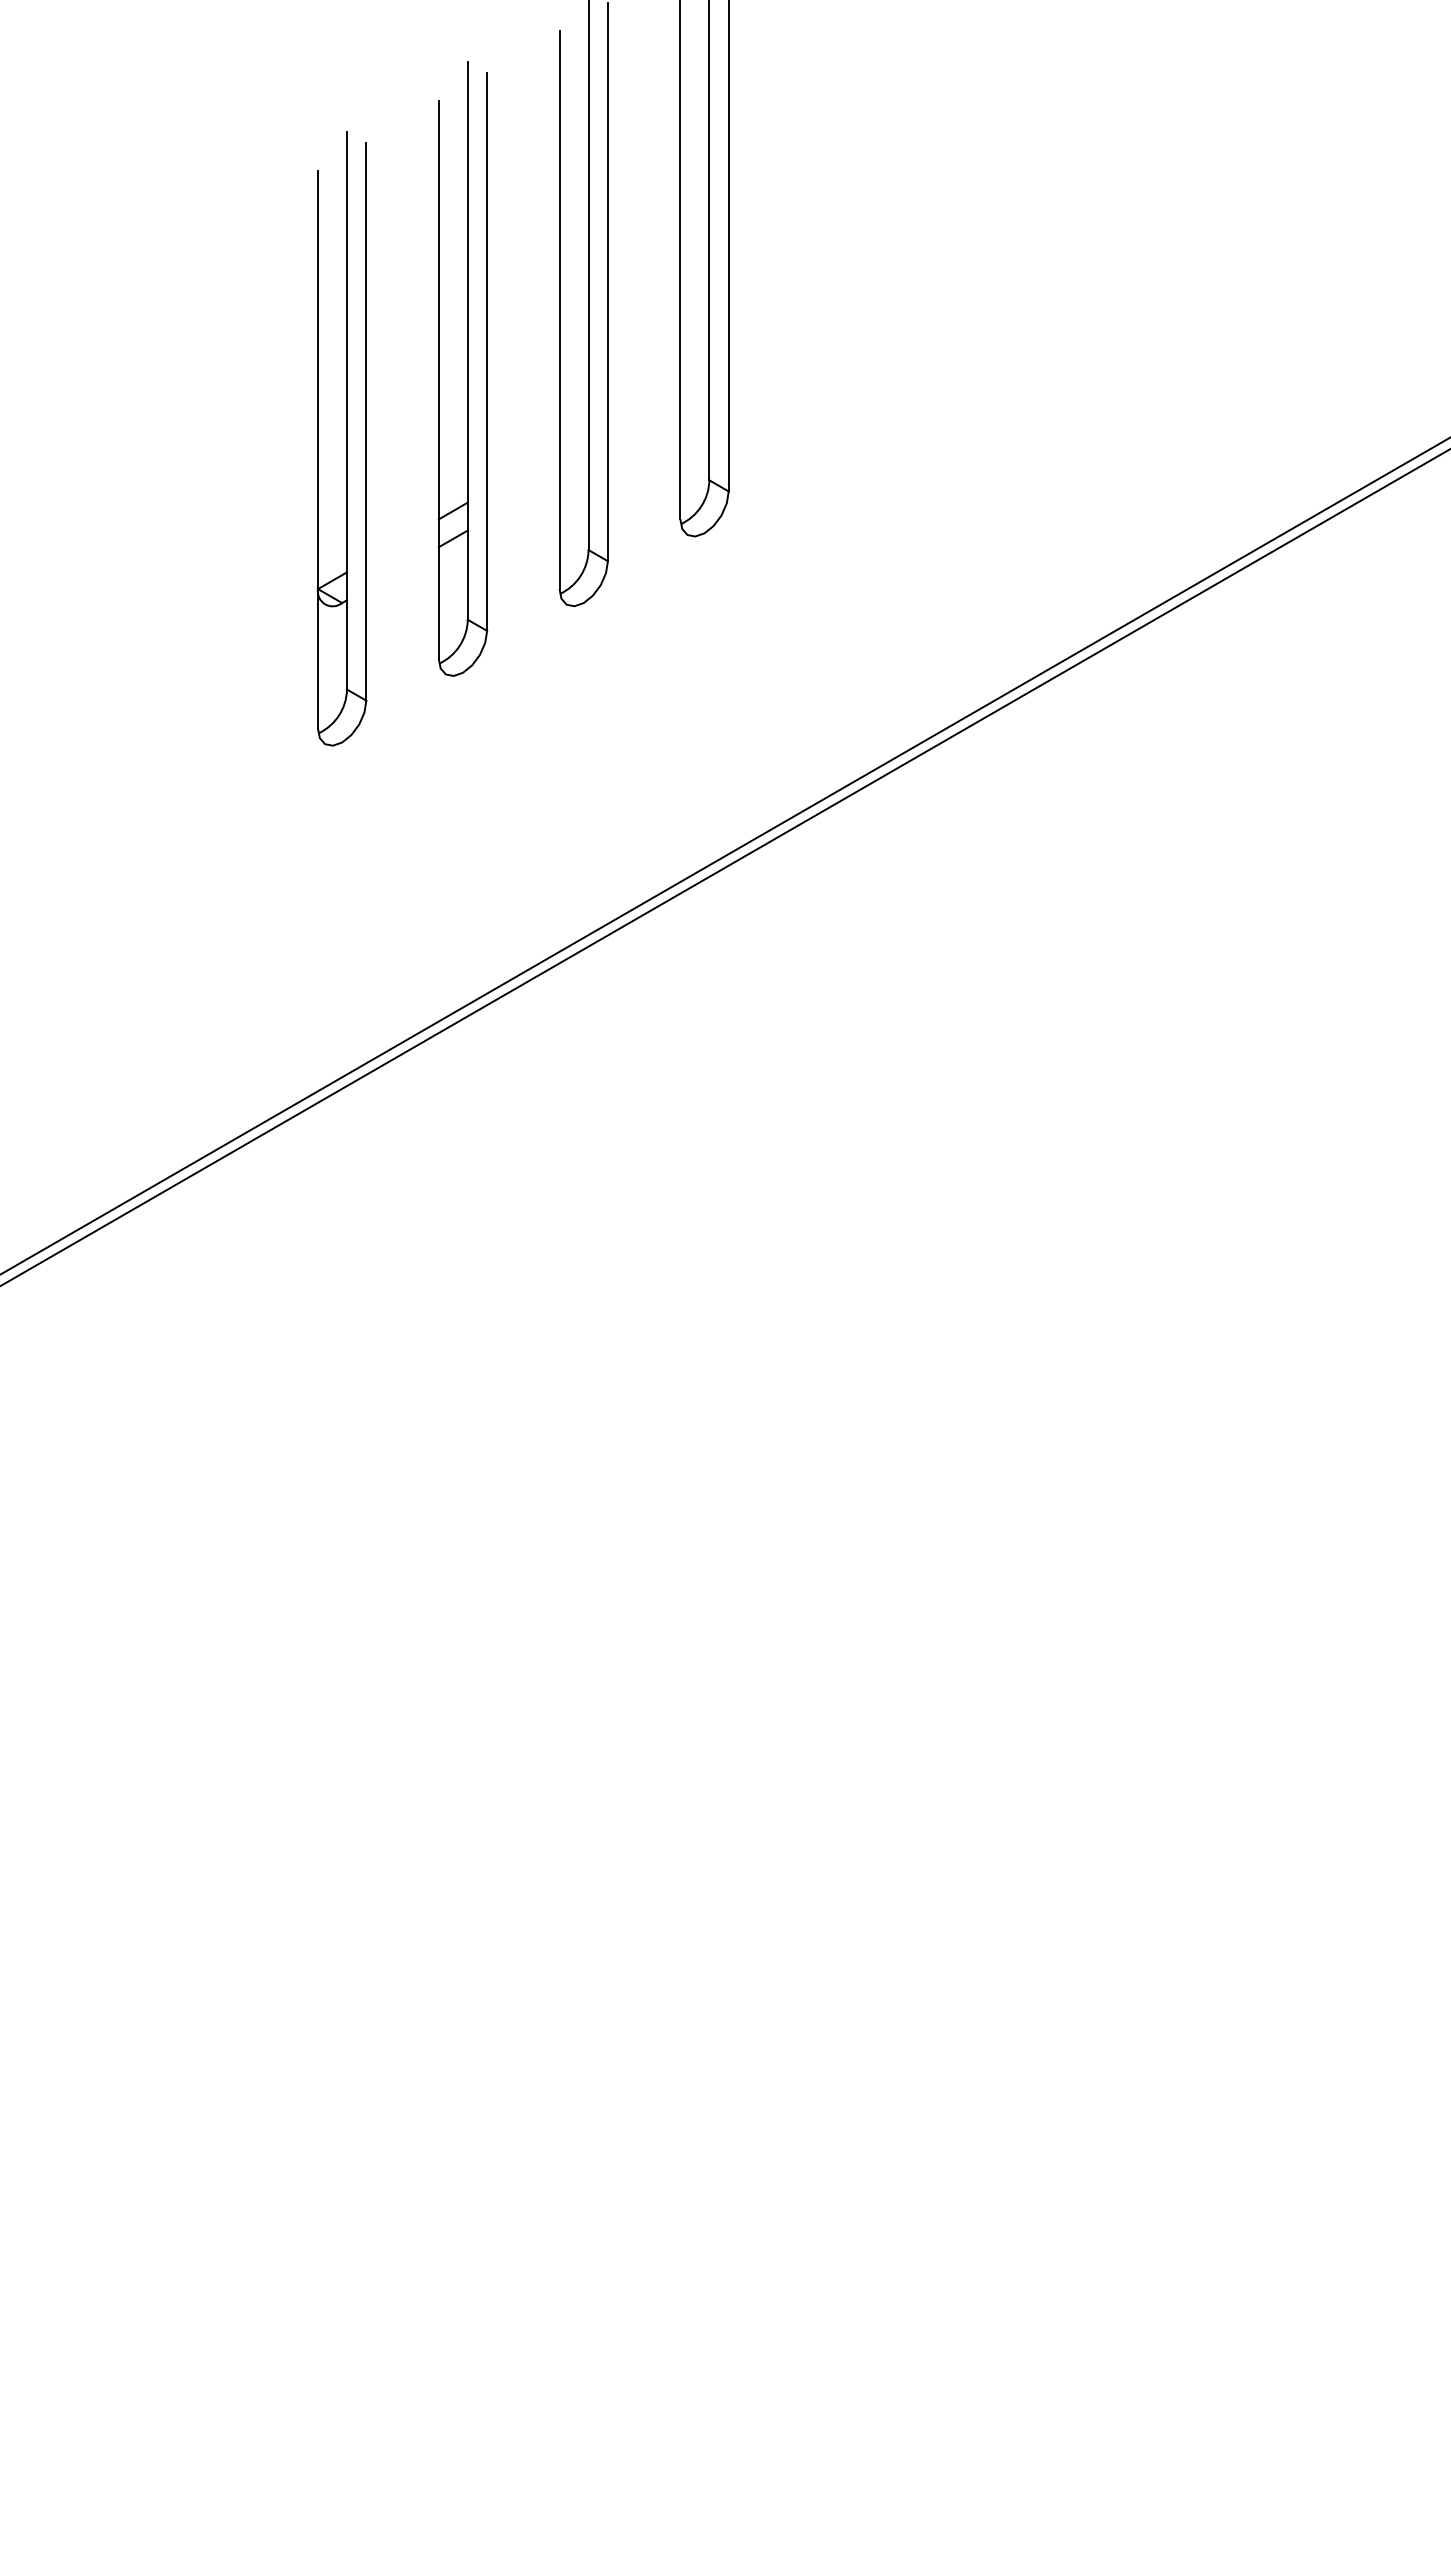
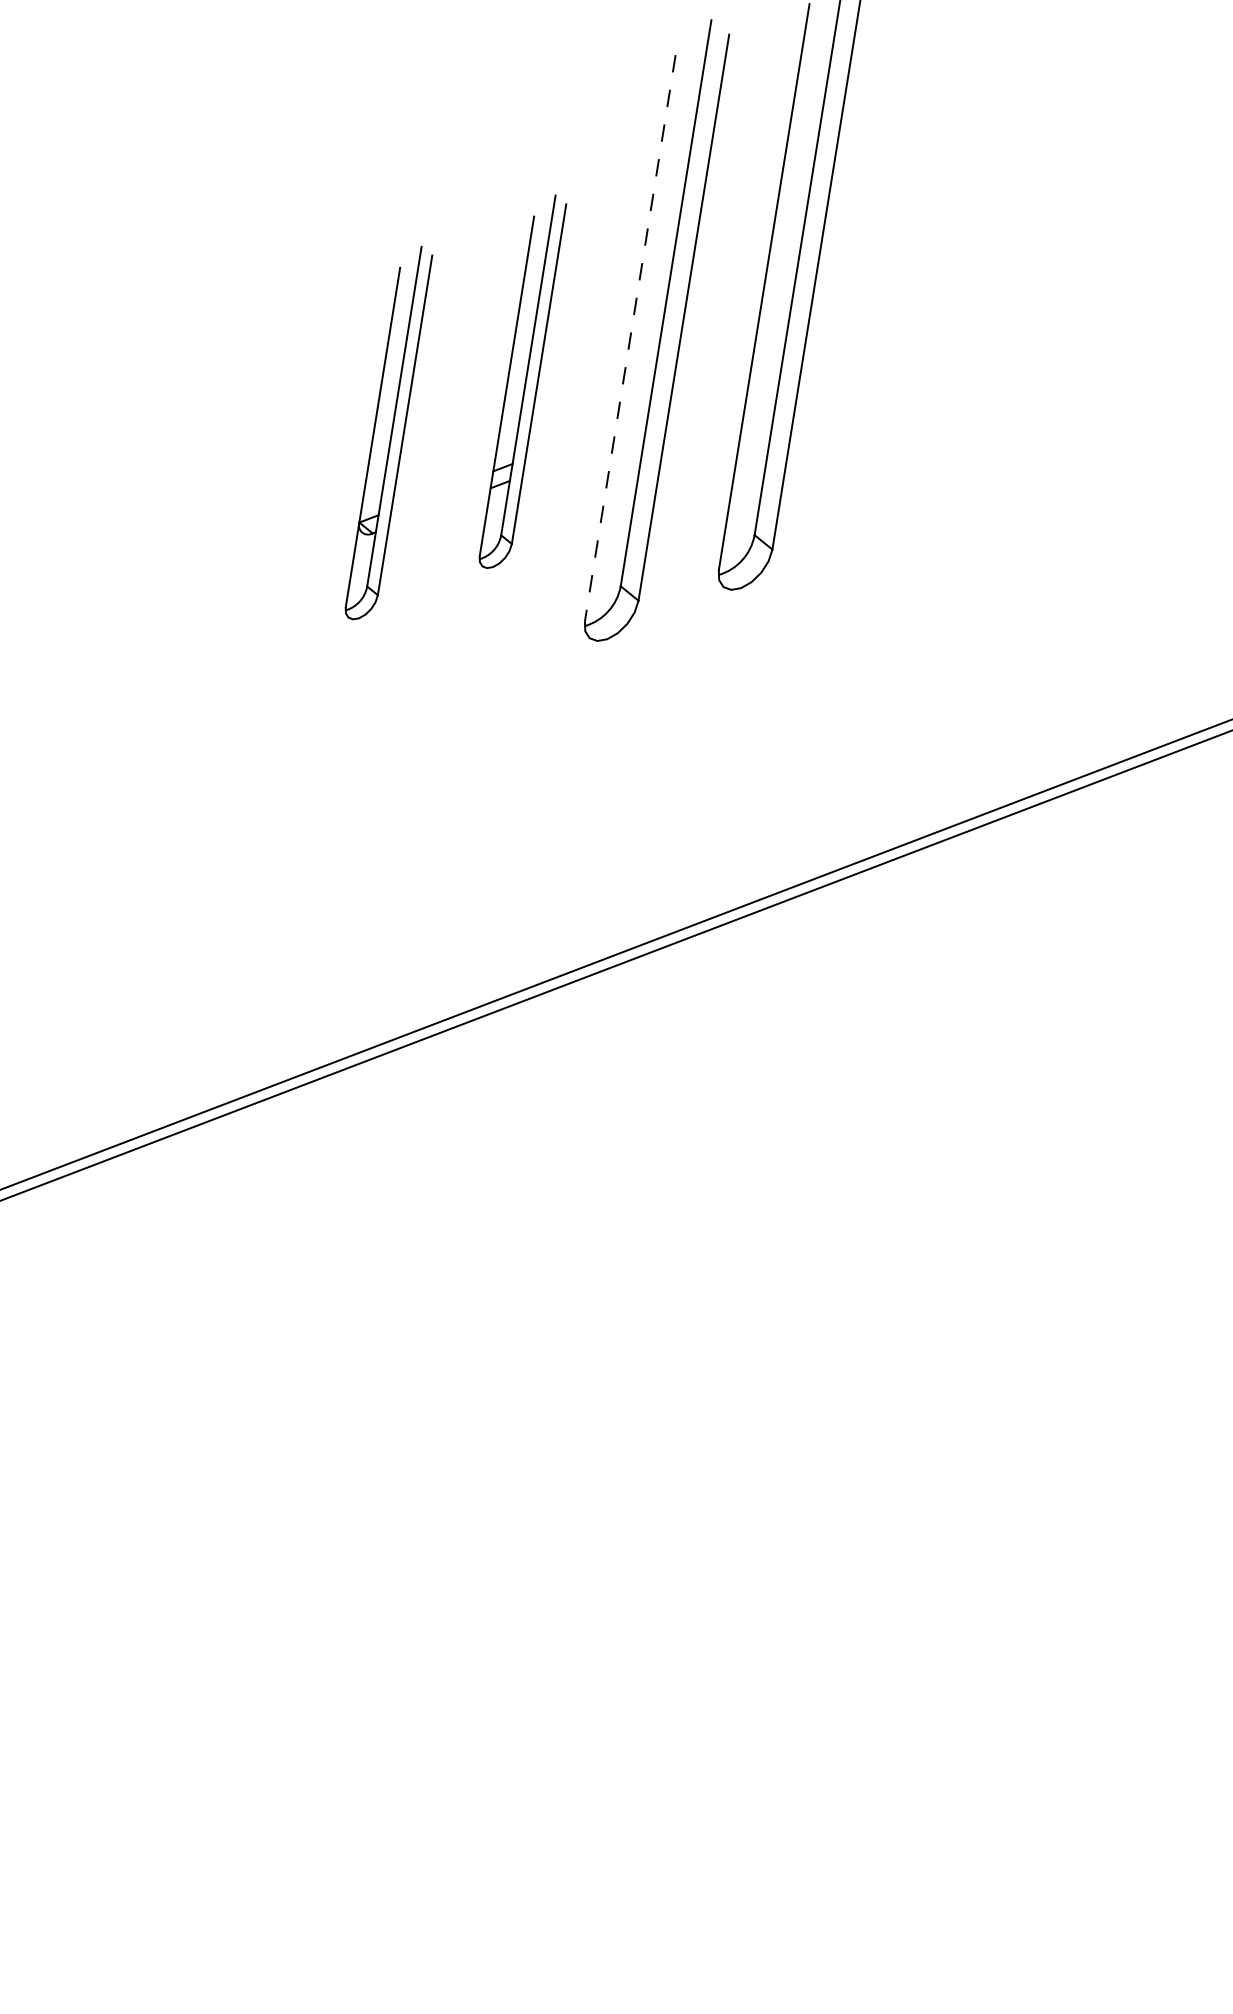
line: (559, 310) -> (630, 338), solid -> dashed
part: (462, 368) -> (522, 381), size x0.6
part: (341, 438) -> (388, 432), size x0.6

